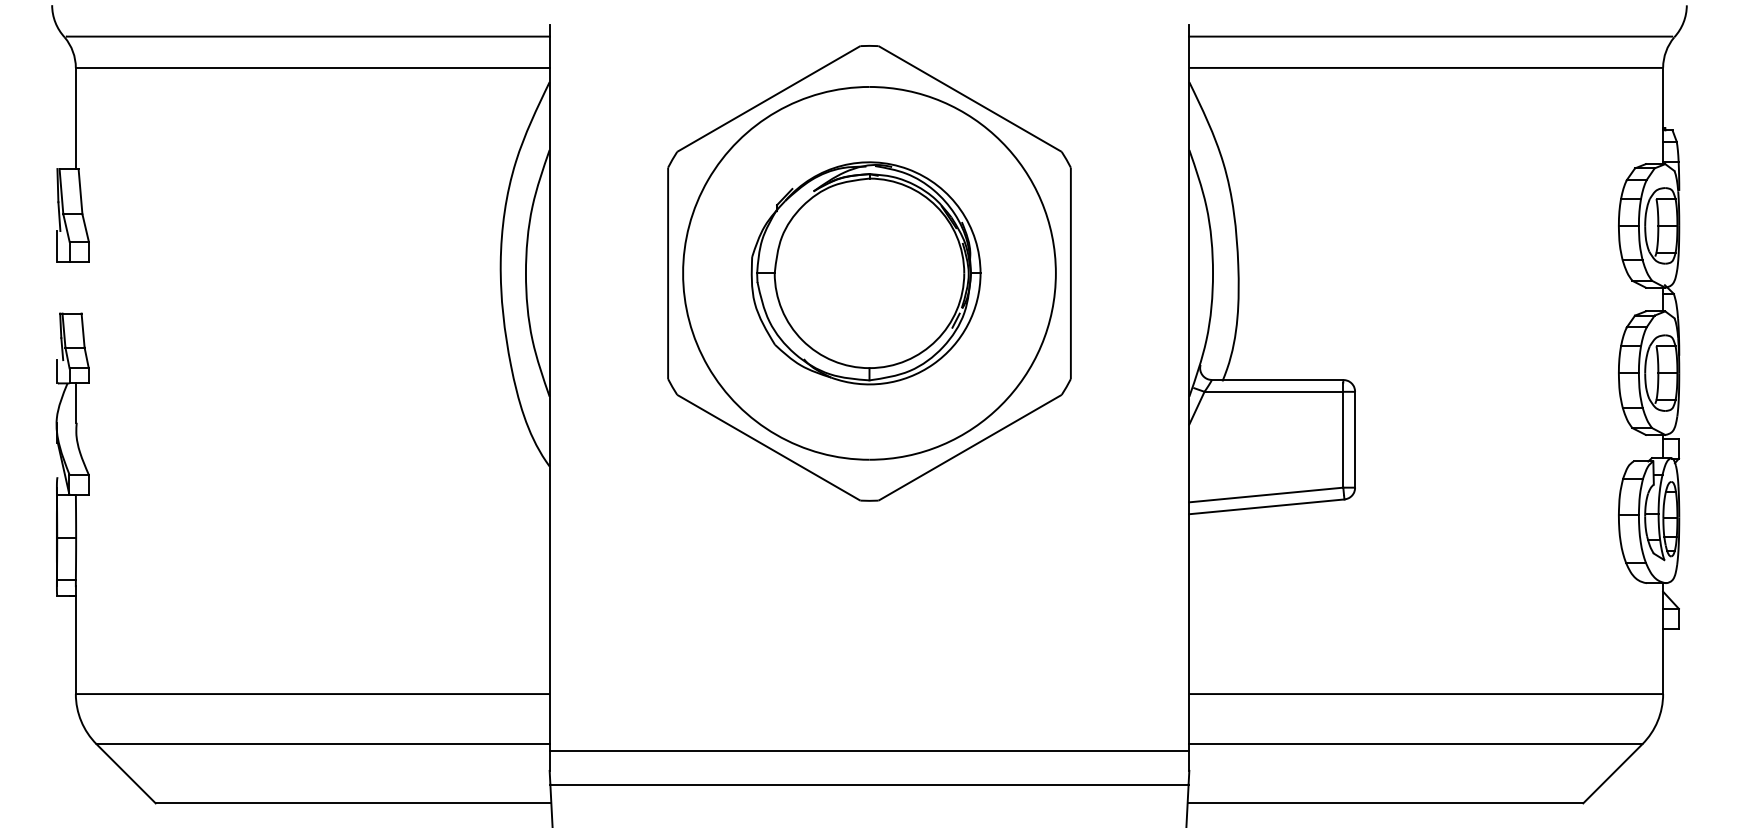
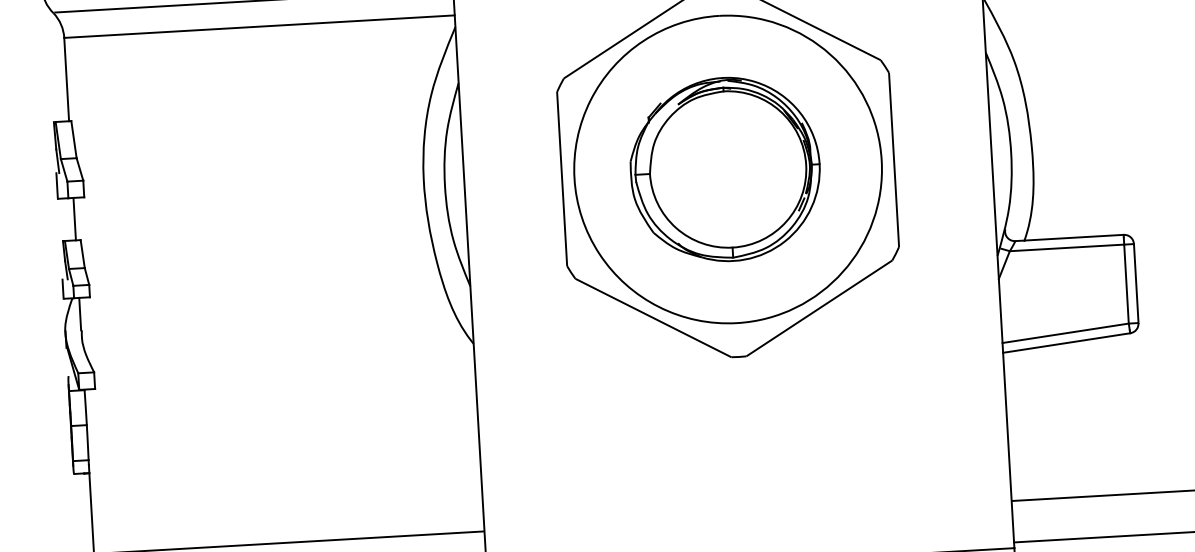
line: (75, 287) -> (74, 218), added

